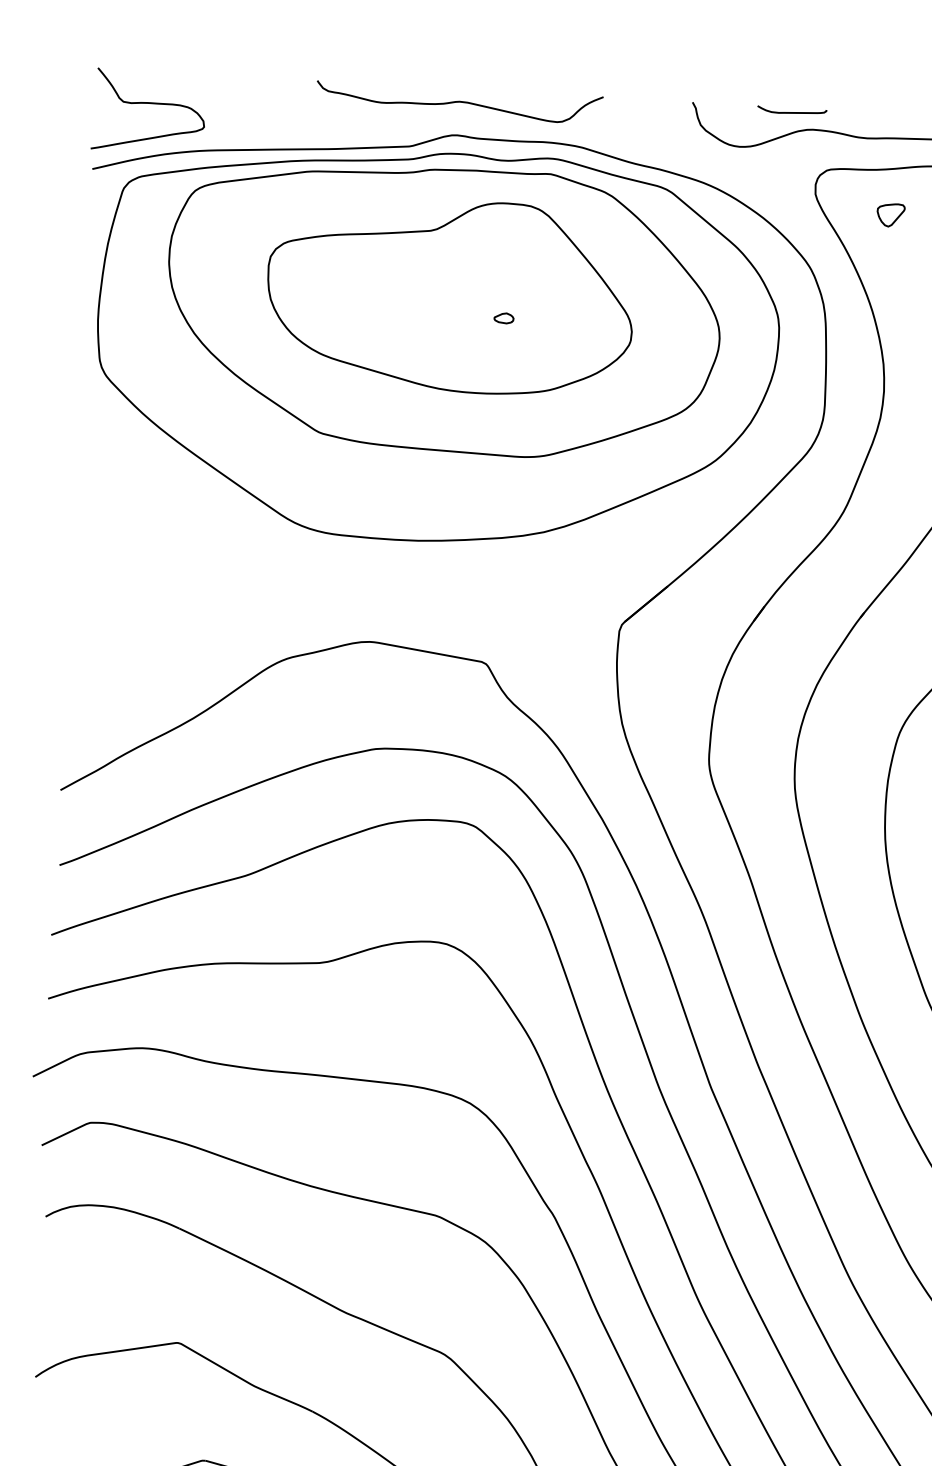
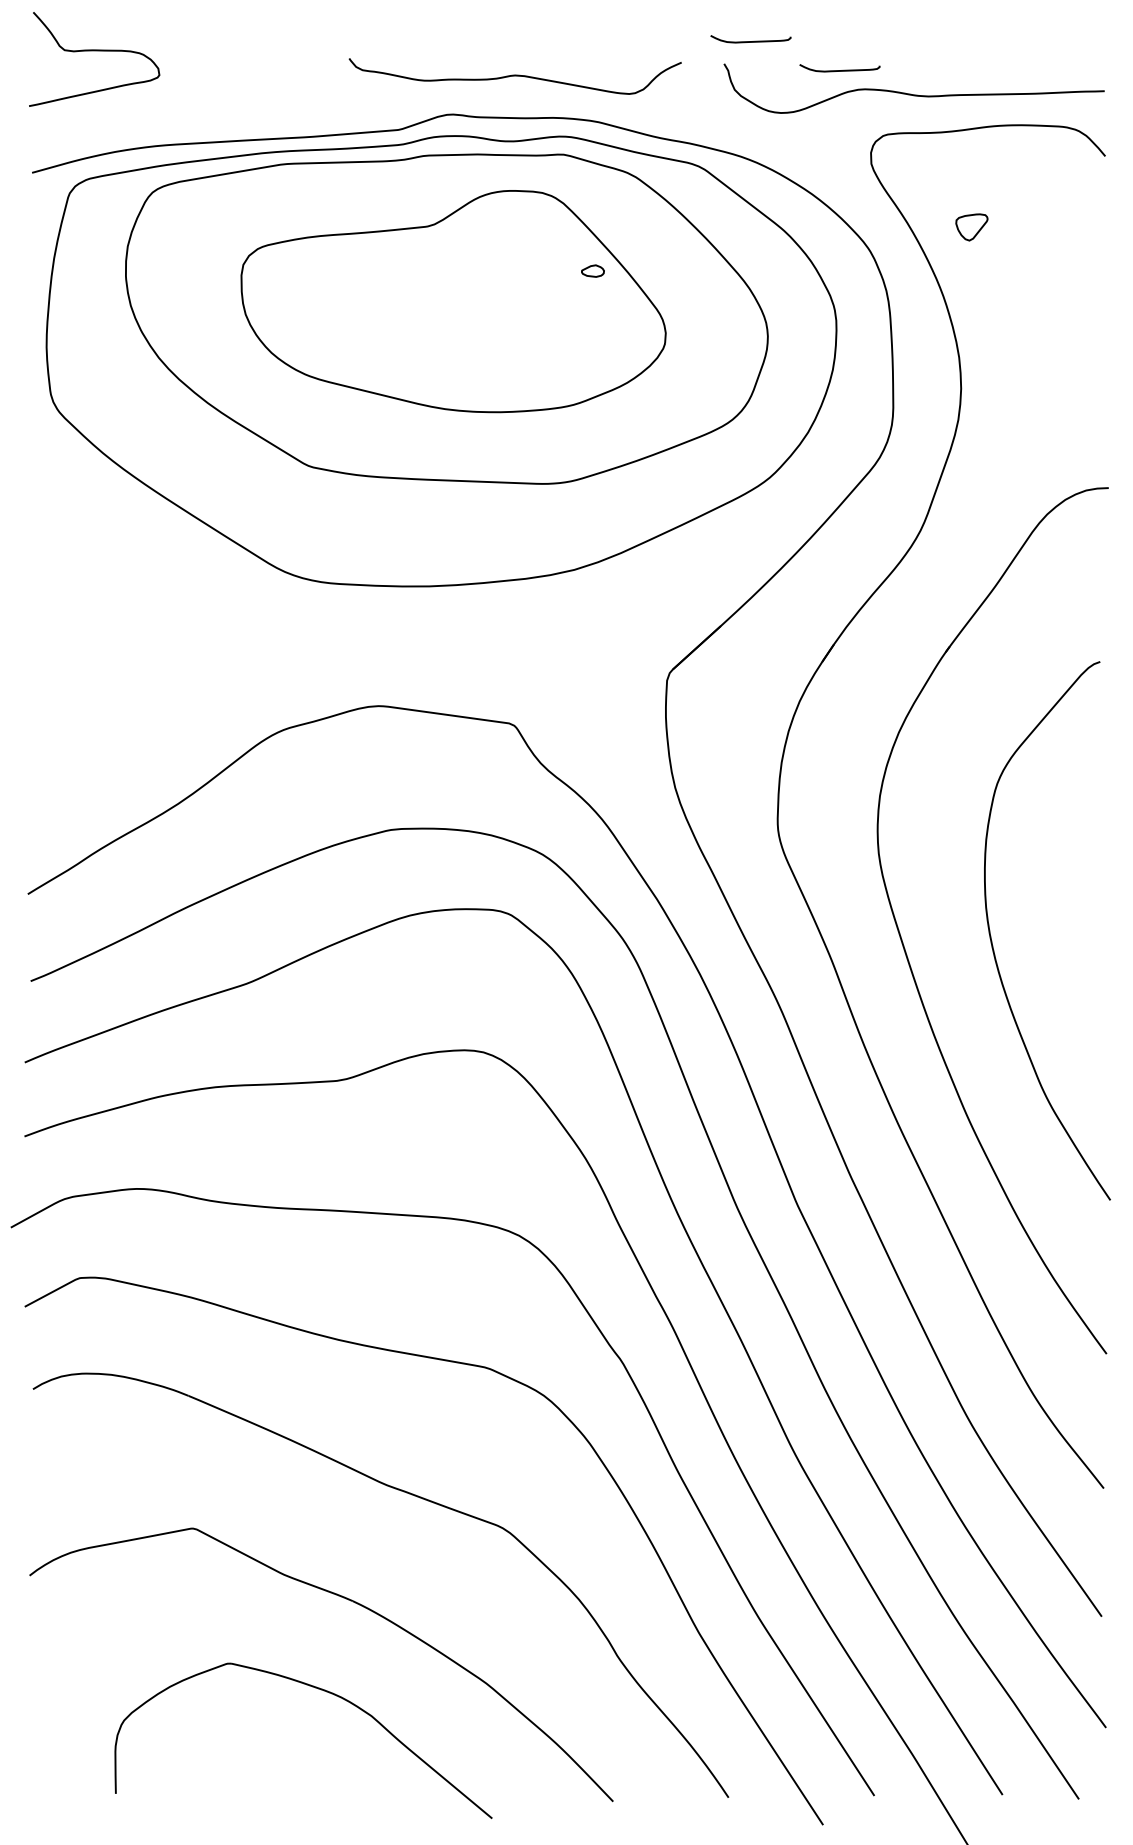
curve: (716, 84) -> (750, 41), added
curve: (459, 102) -> (514, 76), moved
curve: (149, 104) -> (94, 51), moved
part: (890, 215) -> (971, 227), moved
part: (503, 317) -> (592, 270), moved

